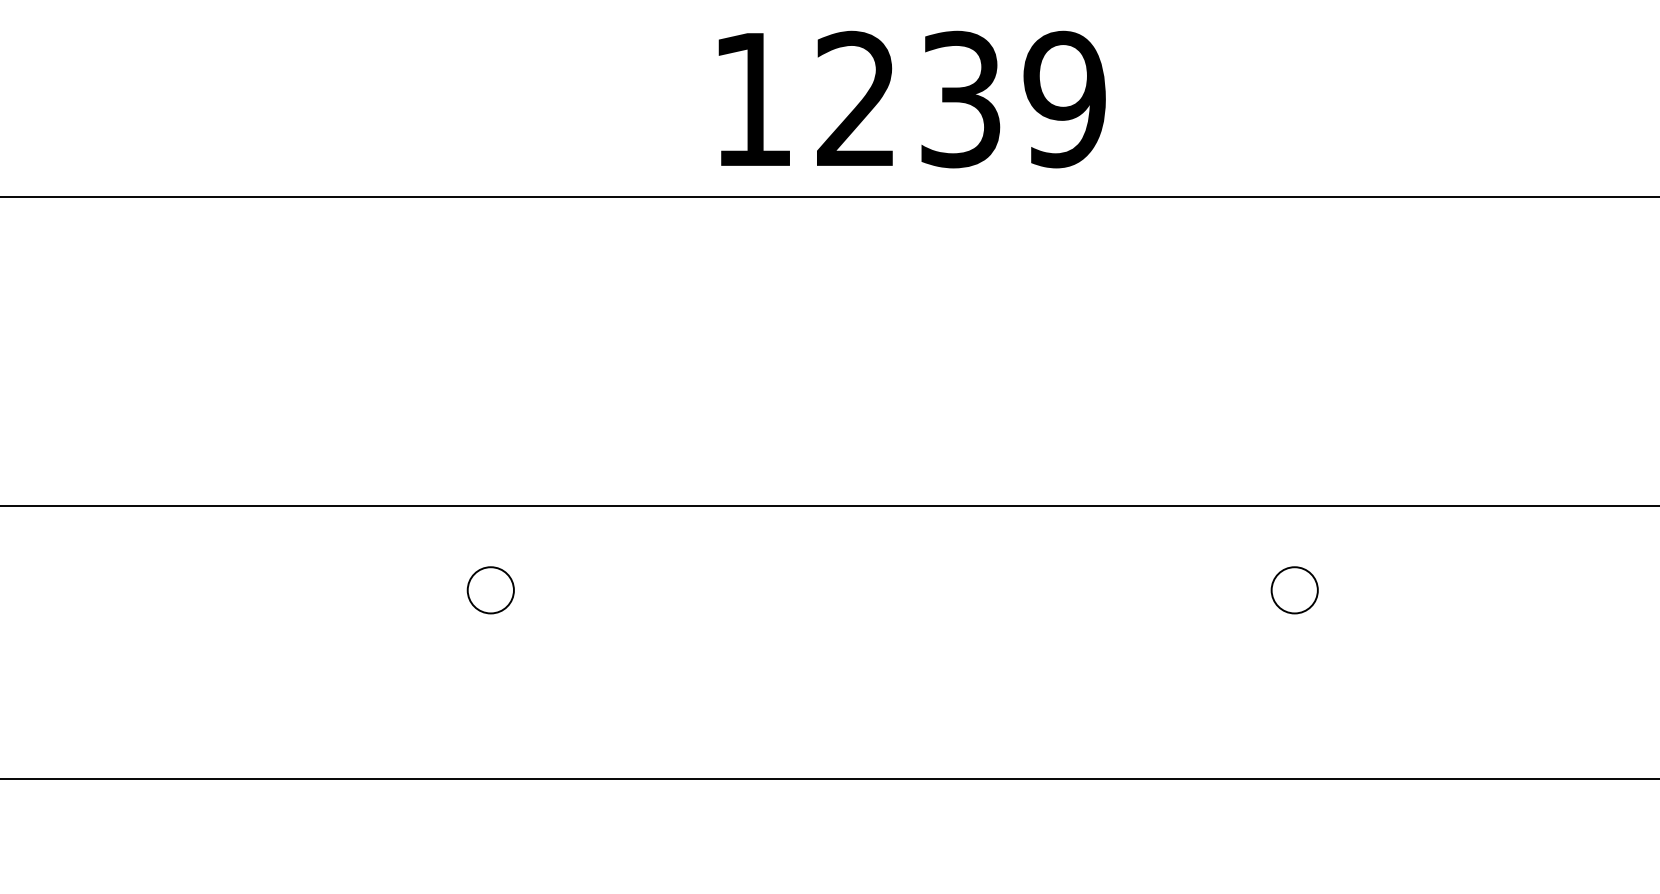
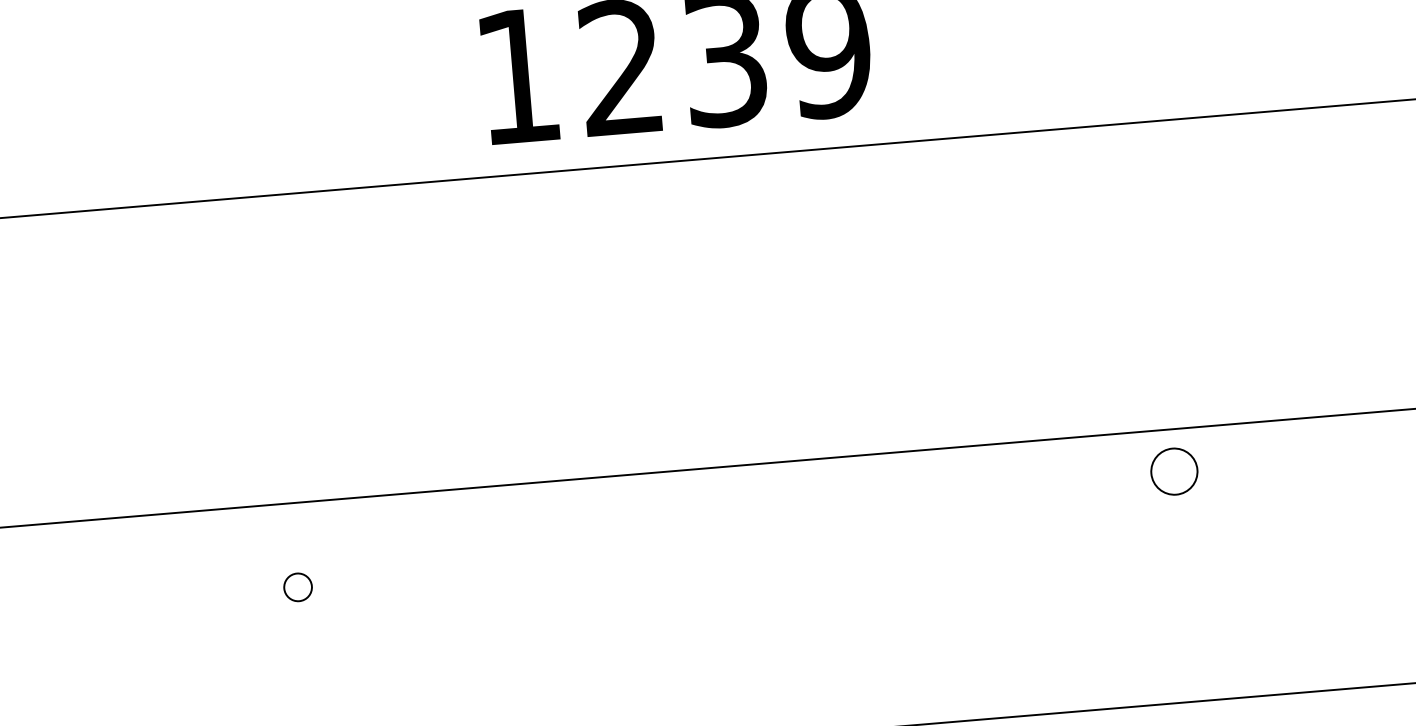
circle: (490, 590) -> (297, 587), size x0.6
circle: (1294, 590) -> (1174, 471), moved

